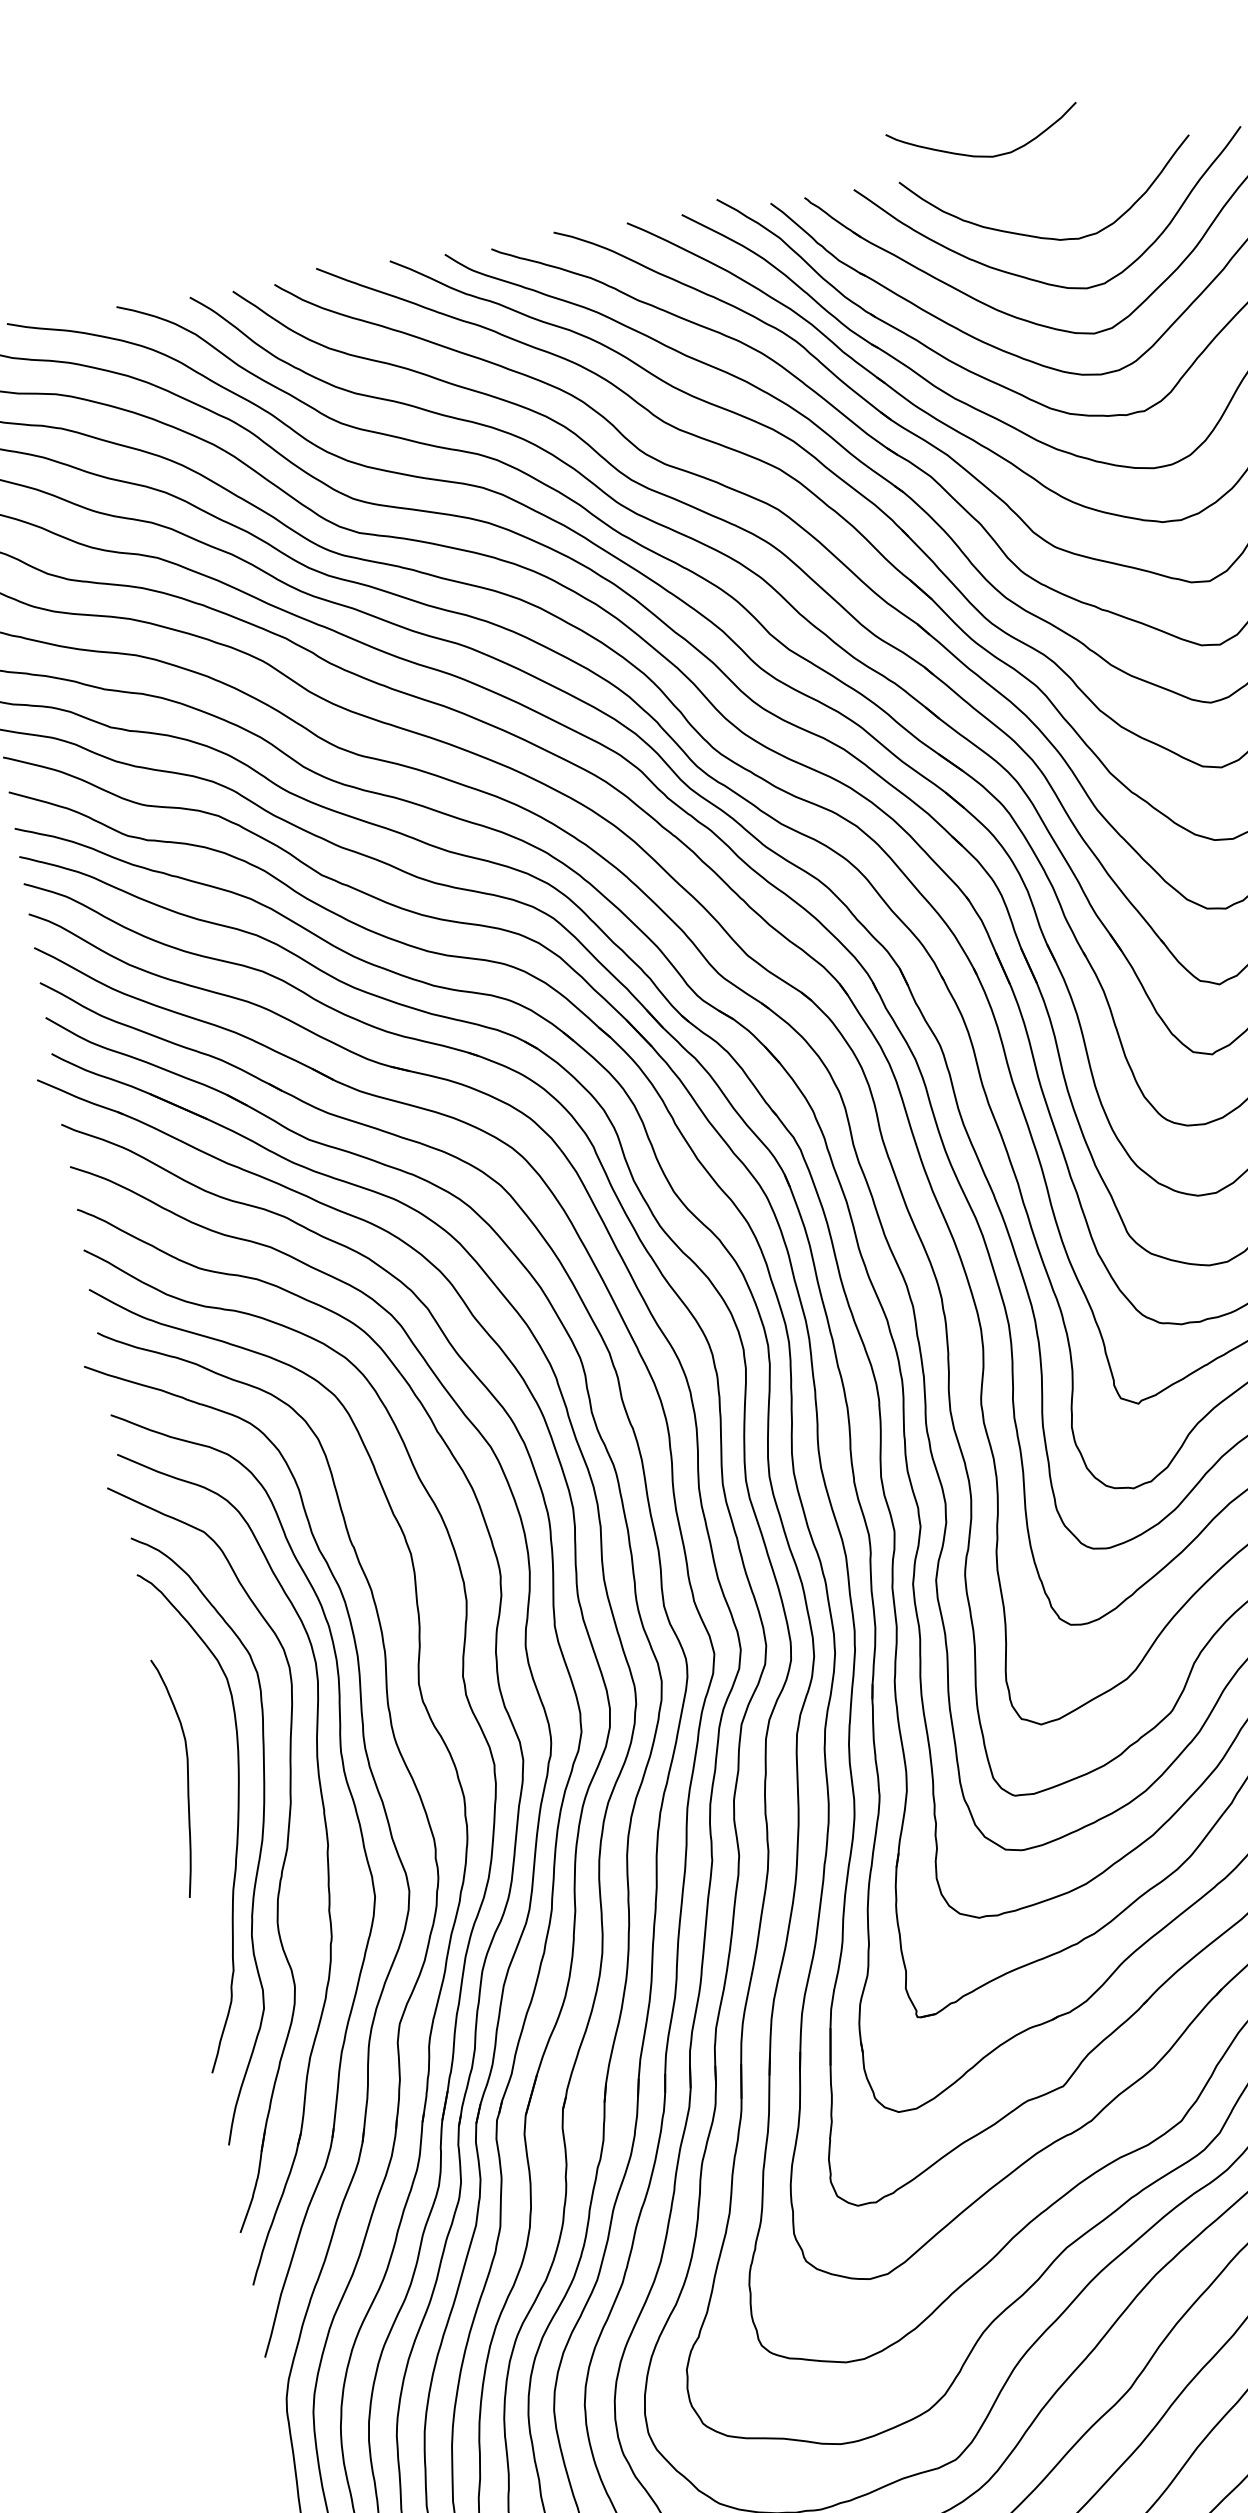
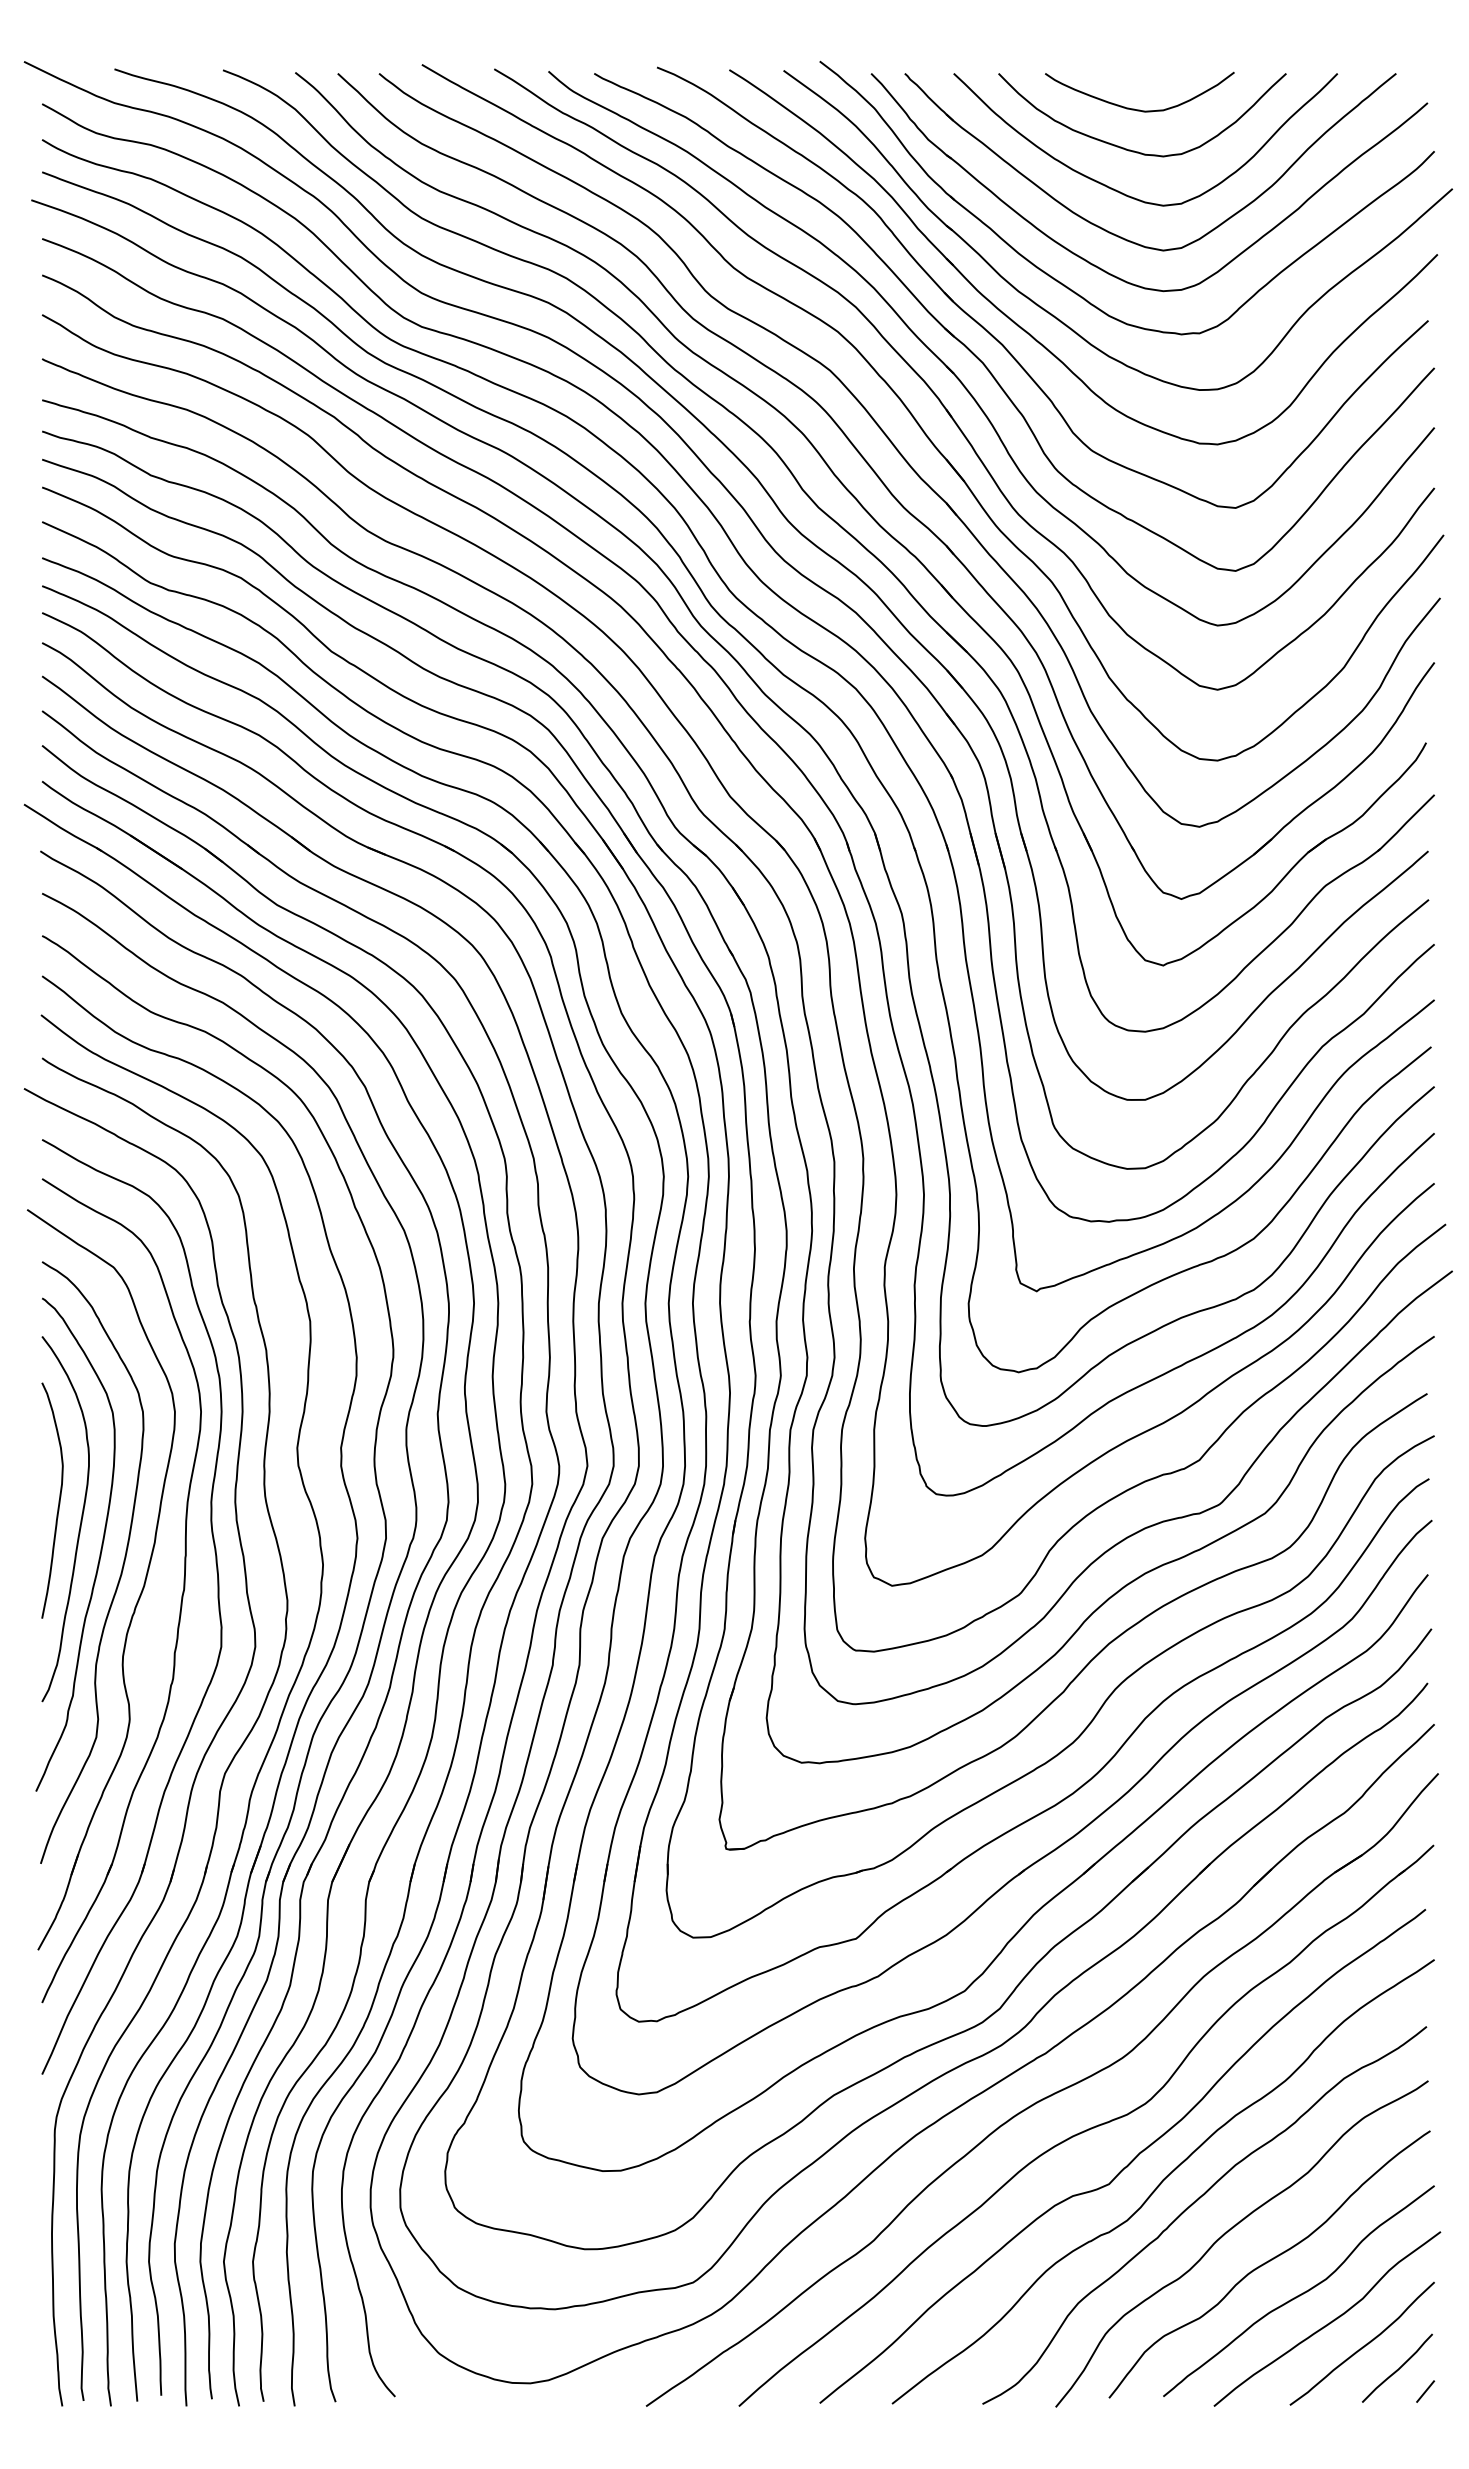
curve: (981, 155) -> (1134, 108), moved
curve: (212, 1791) -> (80, 1519), added

